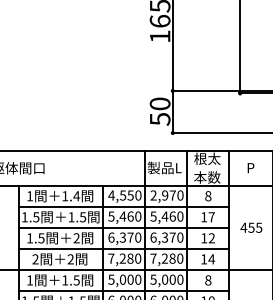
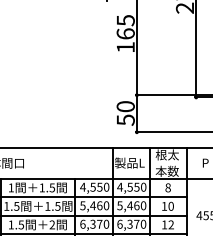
text: (162, 195) -> (127, 187), 2,970 -> 4,550
text: (76, 196) -> (52, 188), 1.4 -> 1.5
text: (211, 217) -> (170, 206), 17 -> 10

